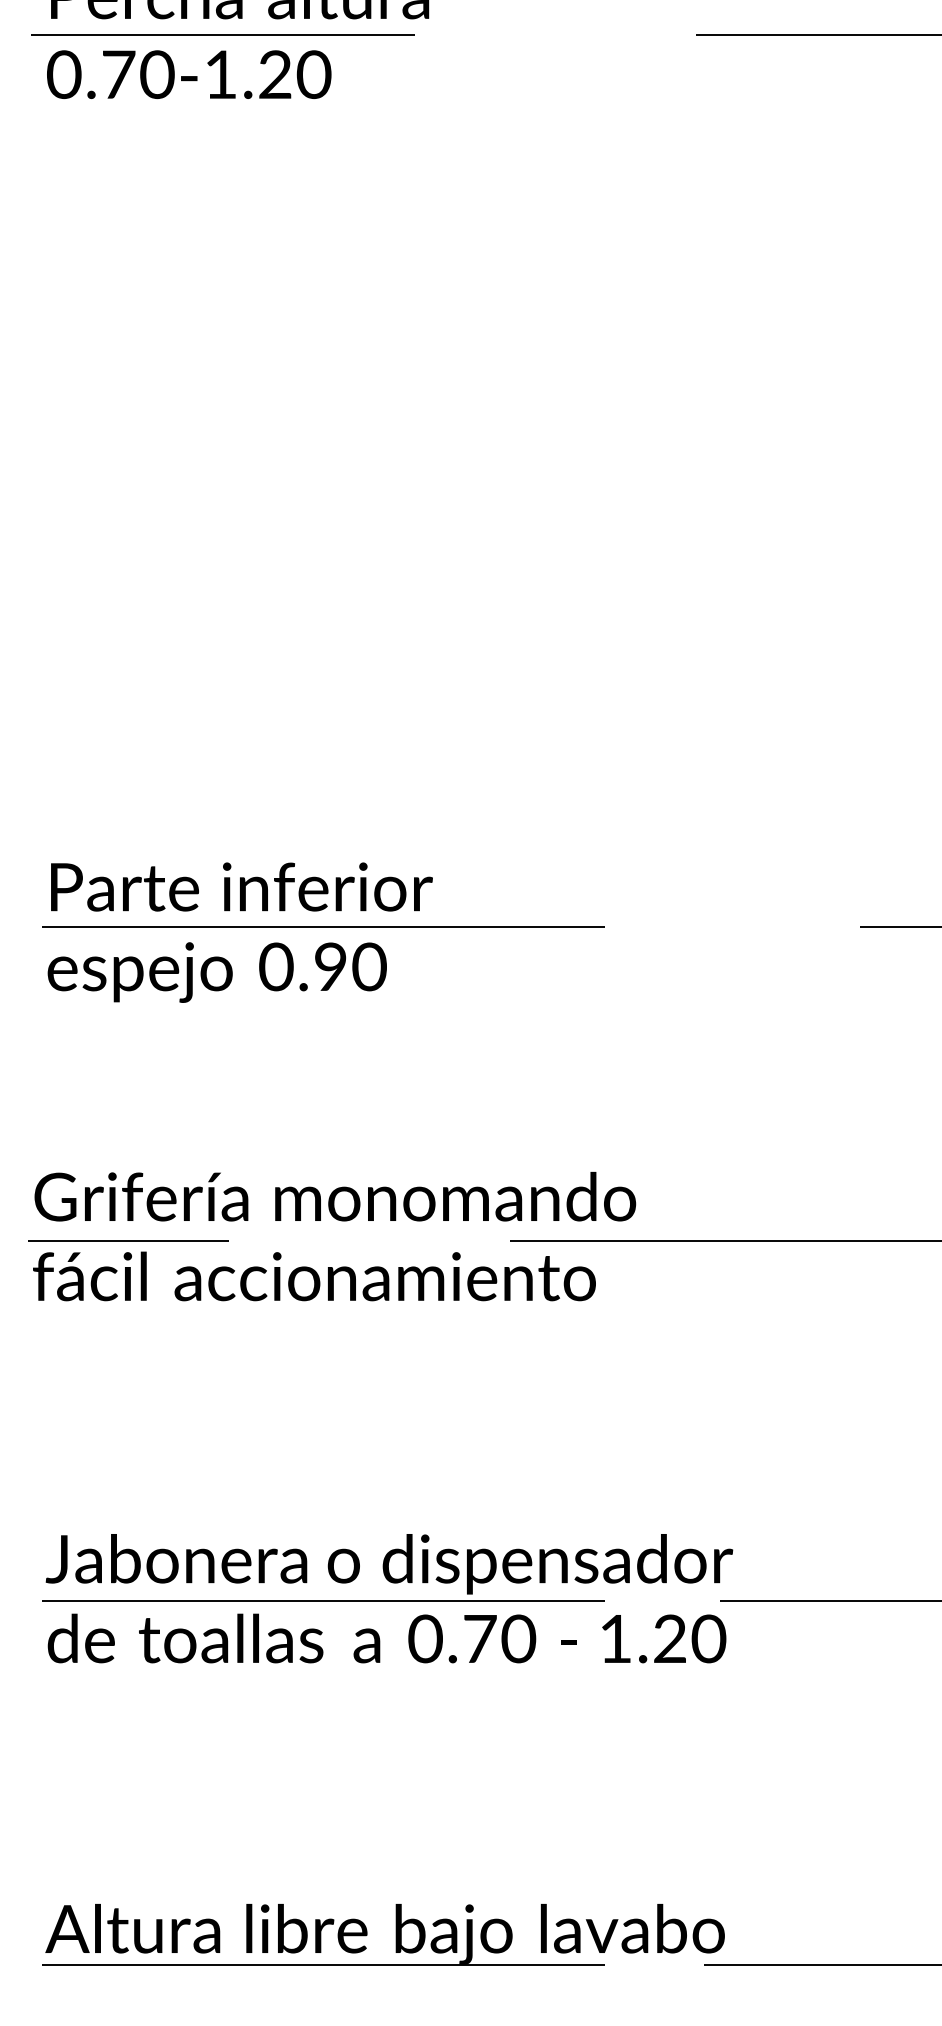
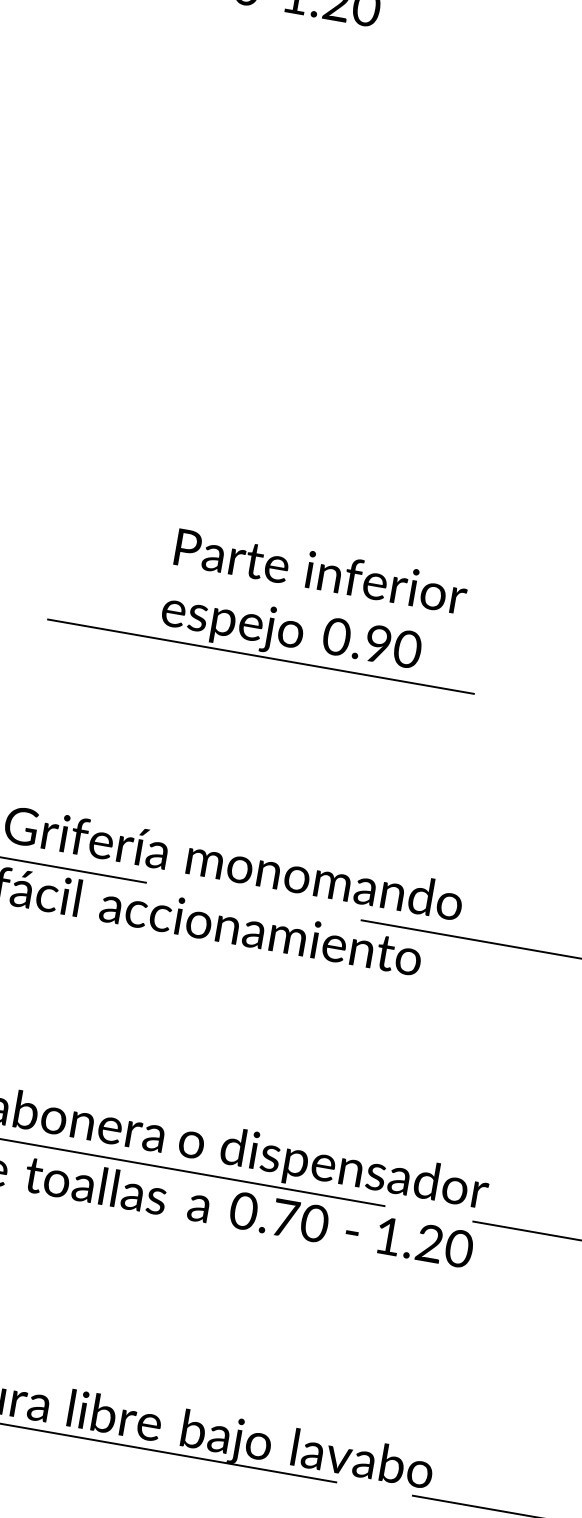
text: (239, 932) -> (313, 605), moved

